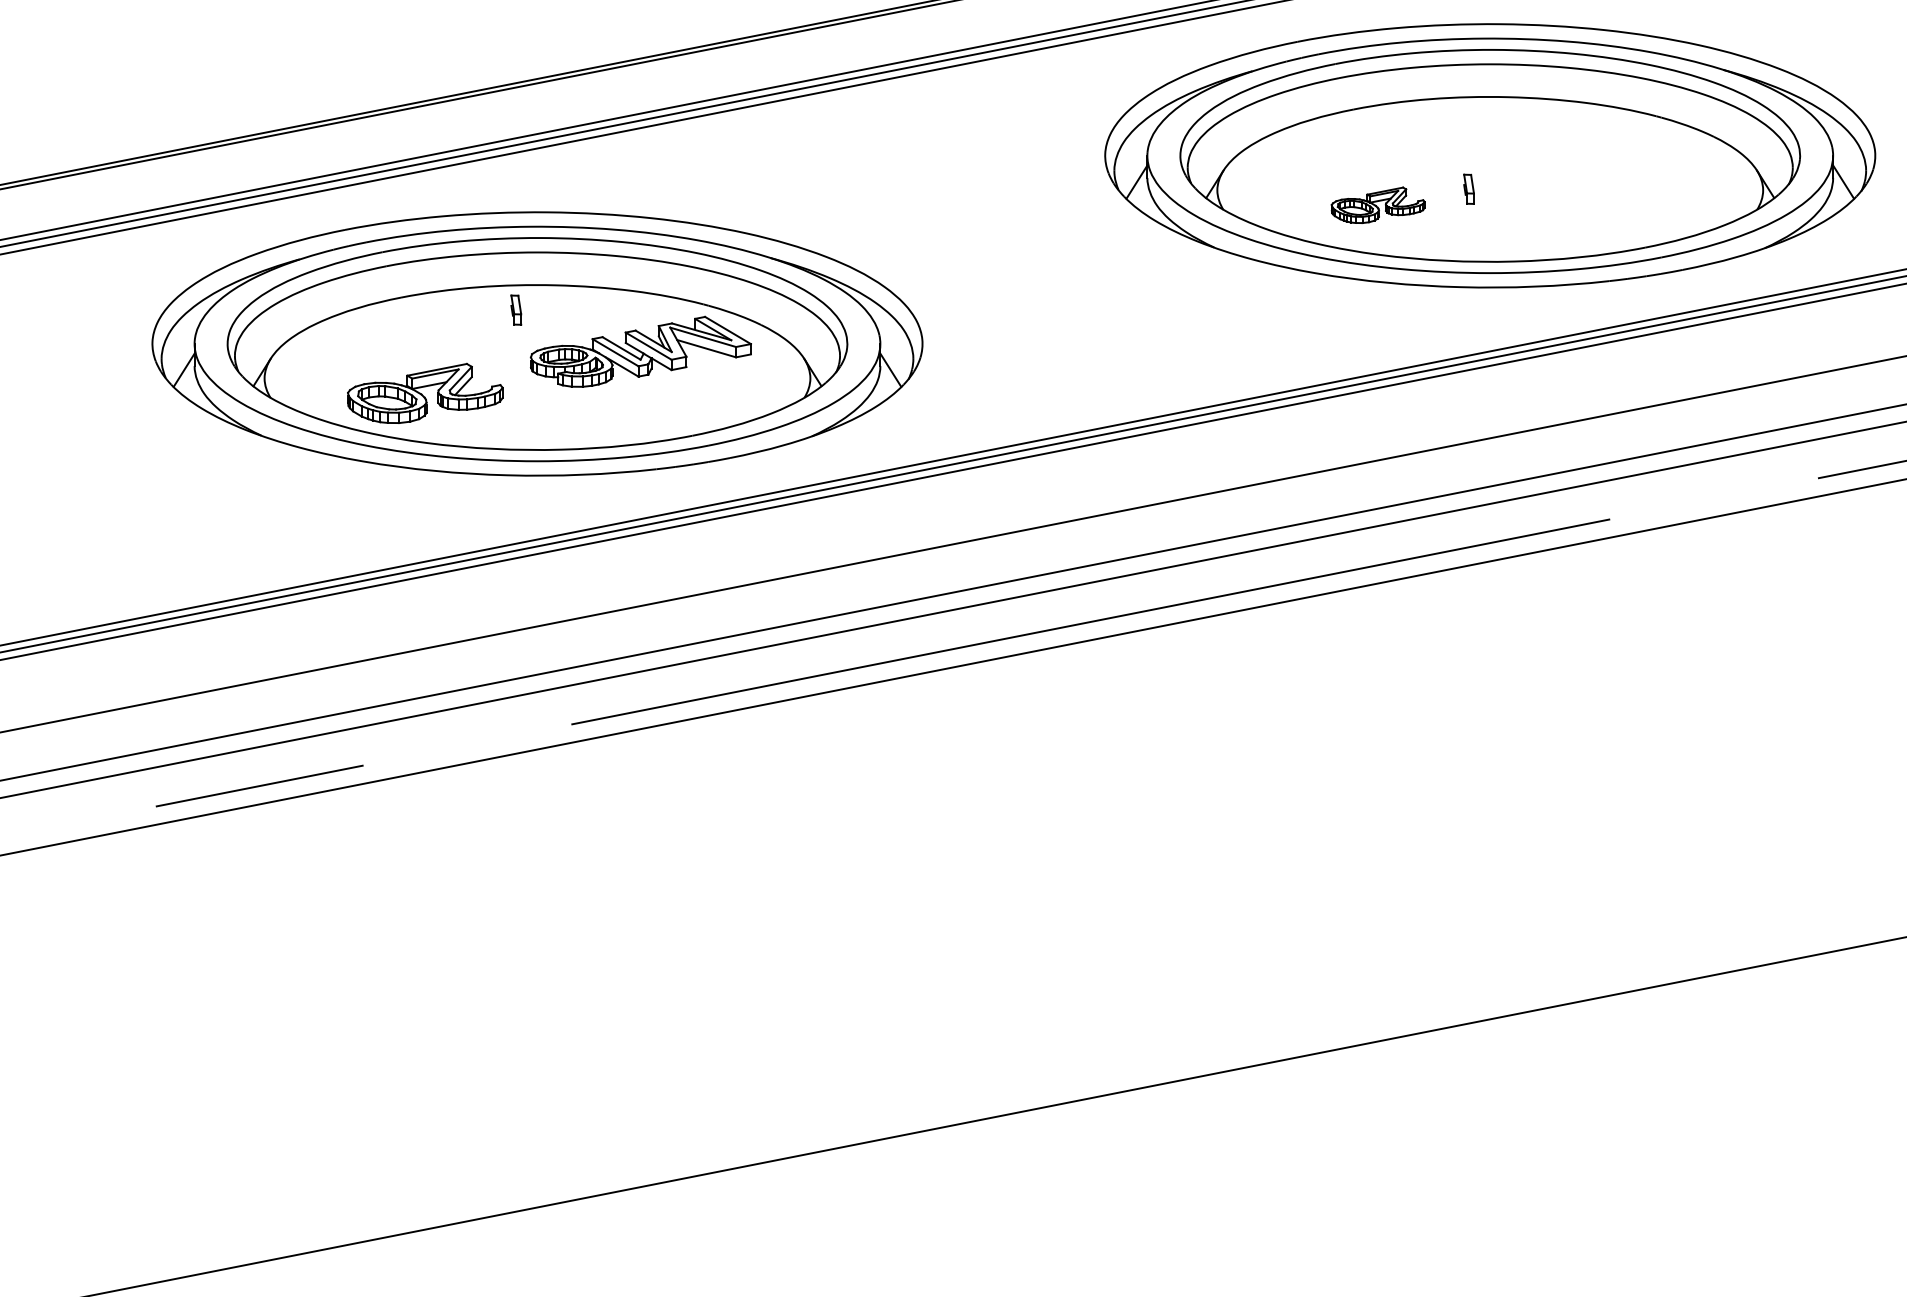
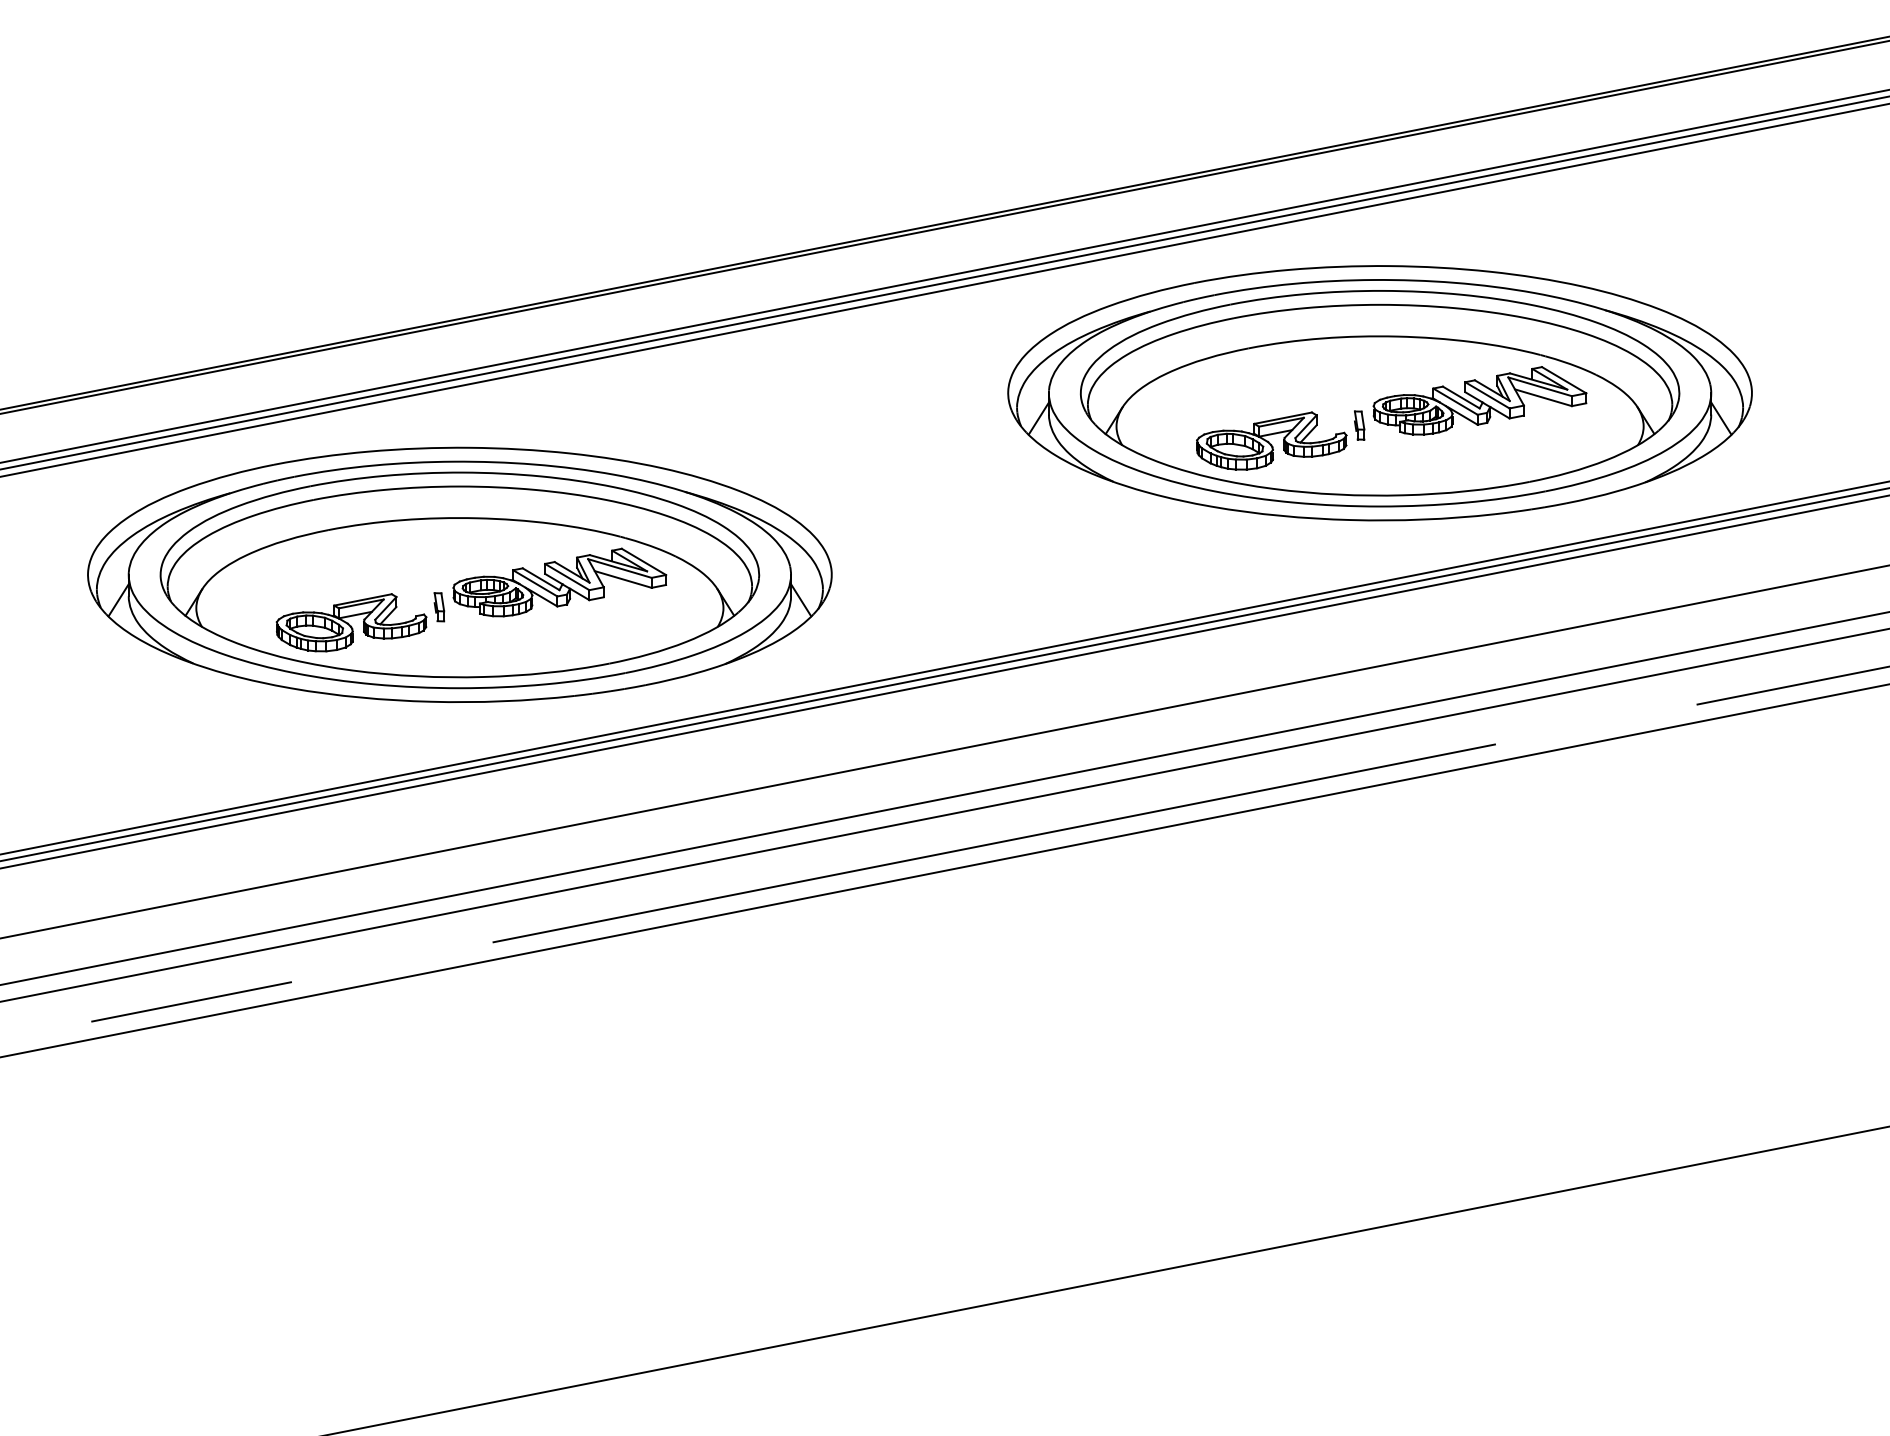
part: (1593, 163) -> (1479, 400), added
part: (1377, 204) -> (1271, 440), size x1.67
part: (516, 310) -> (439, 607), moved

